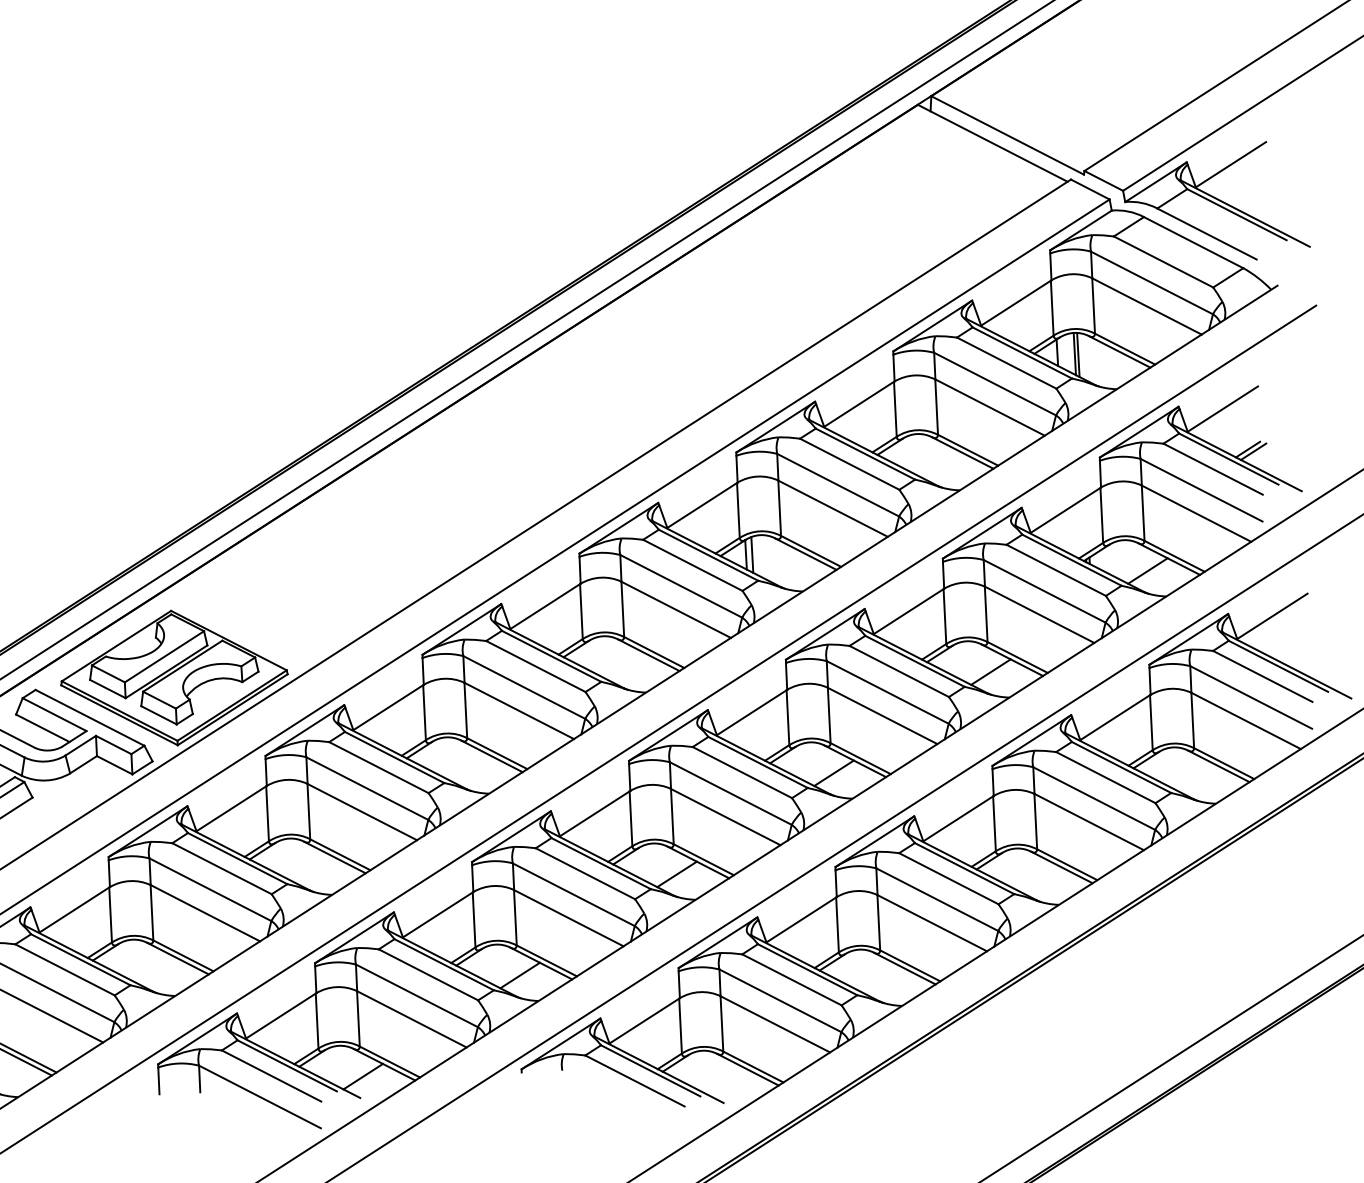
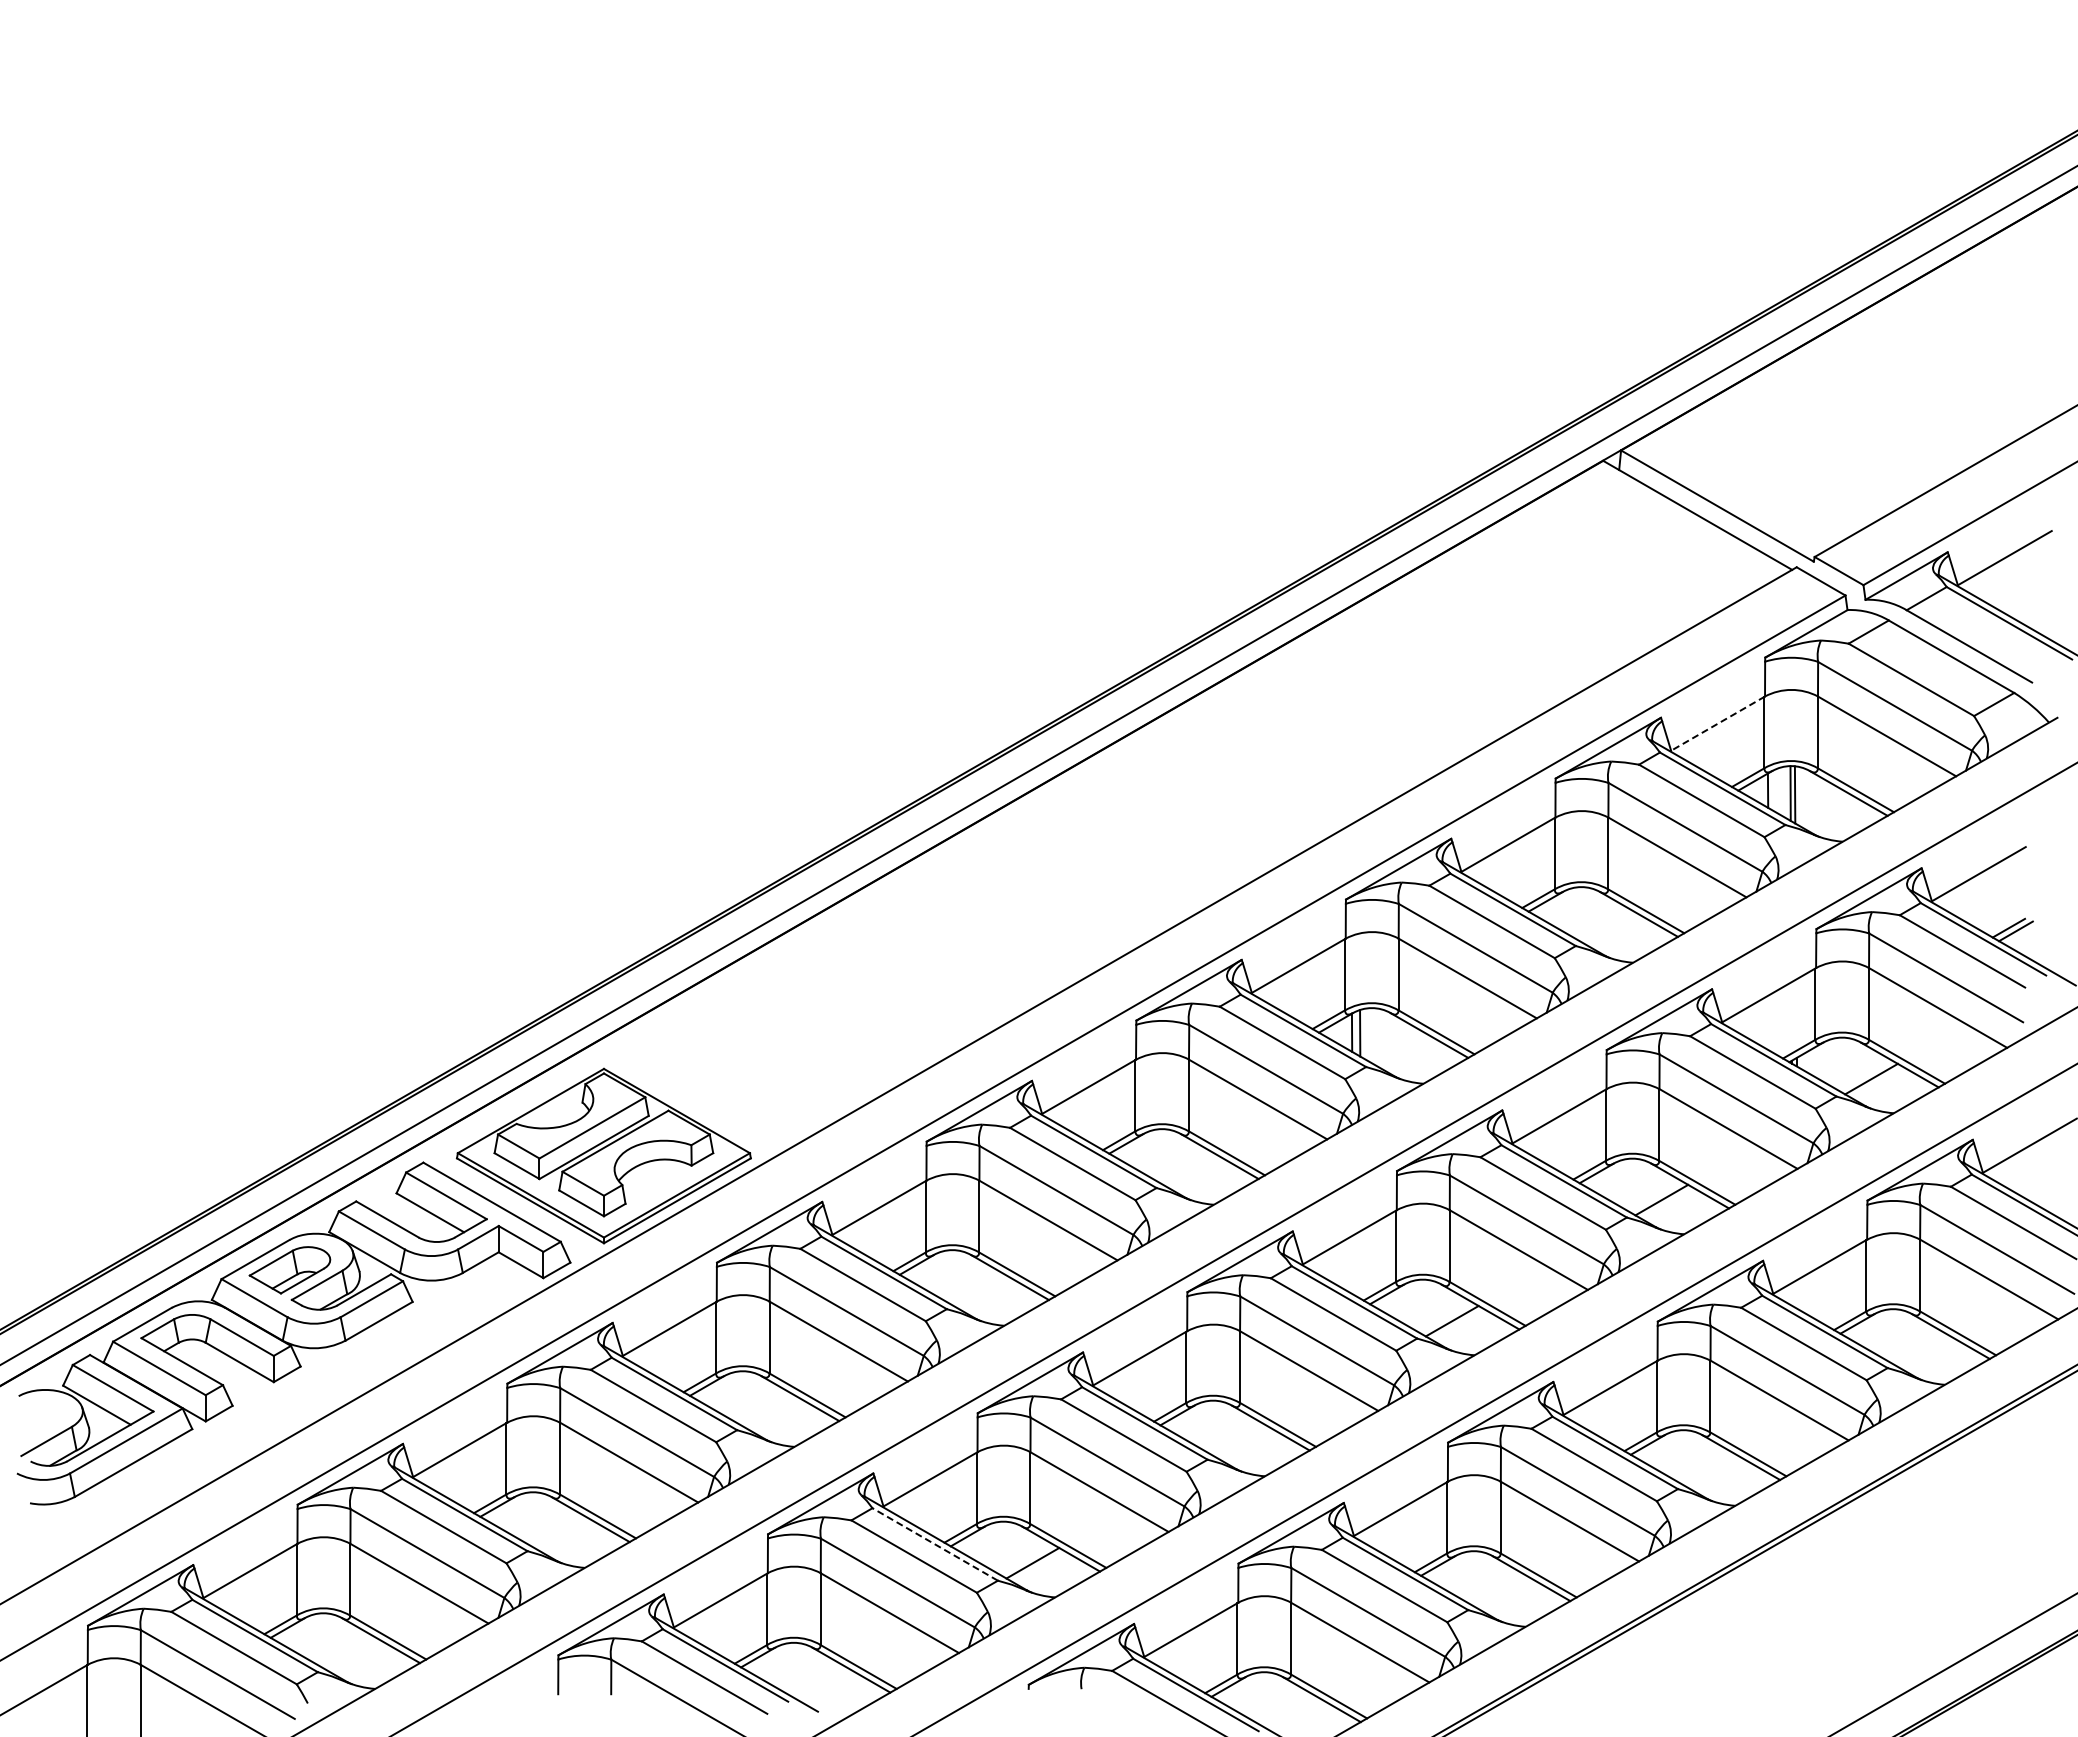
line: (1015, 302) -> (1717, 723), solid -> dashed
line: (677, 874) -> (1242, 1442), removed
line: (443, 964) -> (934, 1544), solid -> dashed
line: (362, 1076) -> (822, 1684), removed

